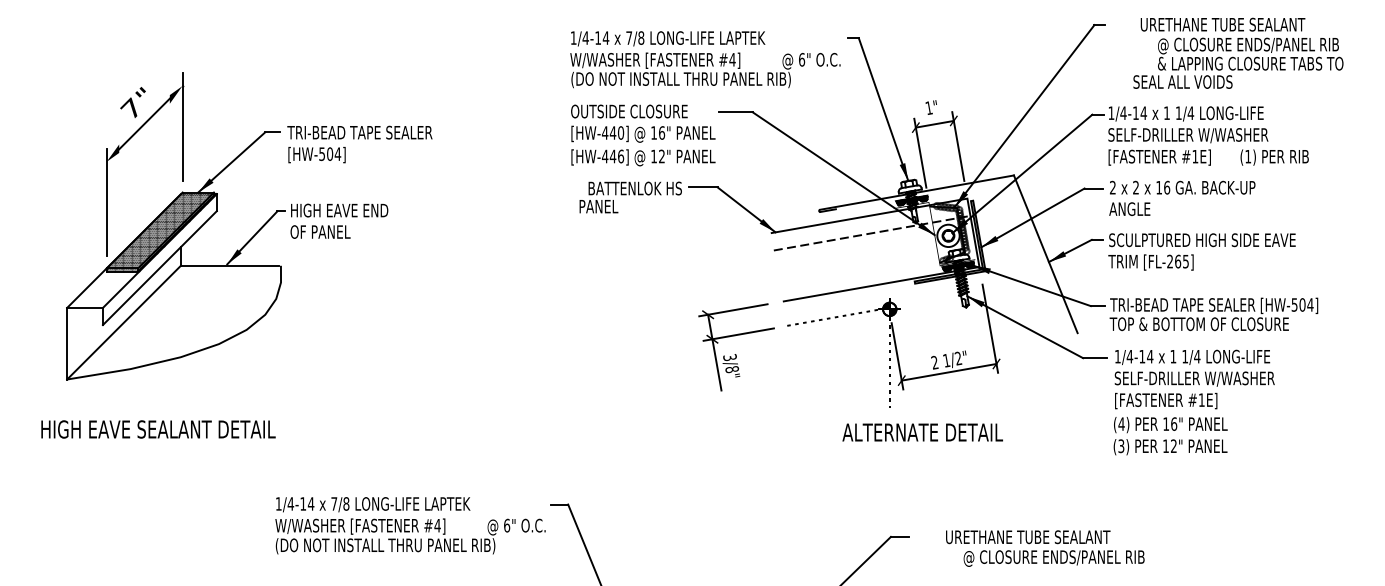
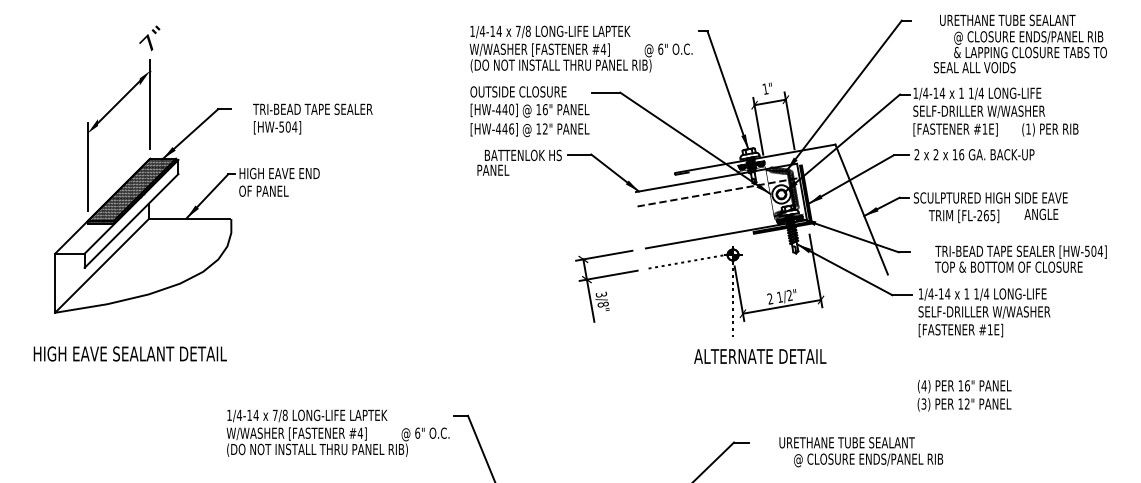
text: (132, 102) -> (149, 38), moved
text: (359, 144) -> (312, 119), moved
text: (1129, 208) -> (1041, 213), moved
text: (1150, 262) -> (963, 216), moved
text: (1213, 314) -> (1020, 259), moved
text: (1170, 436) -> (964, 396), moved

